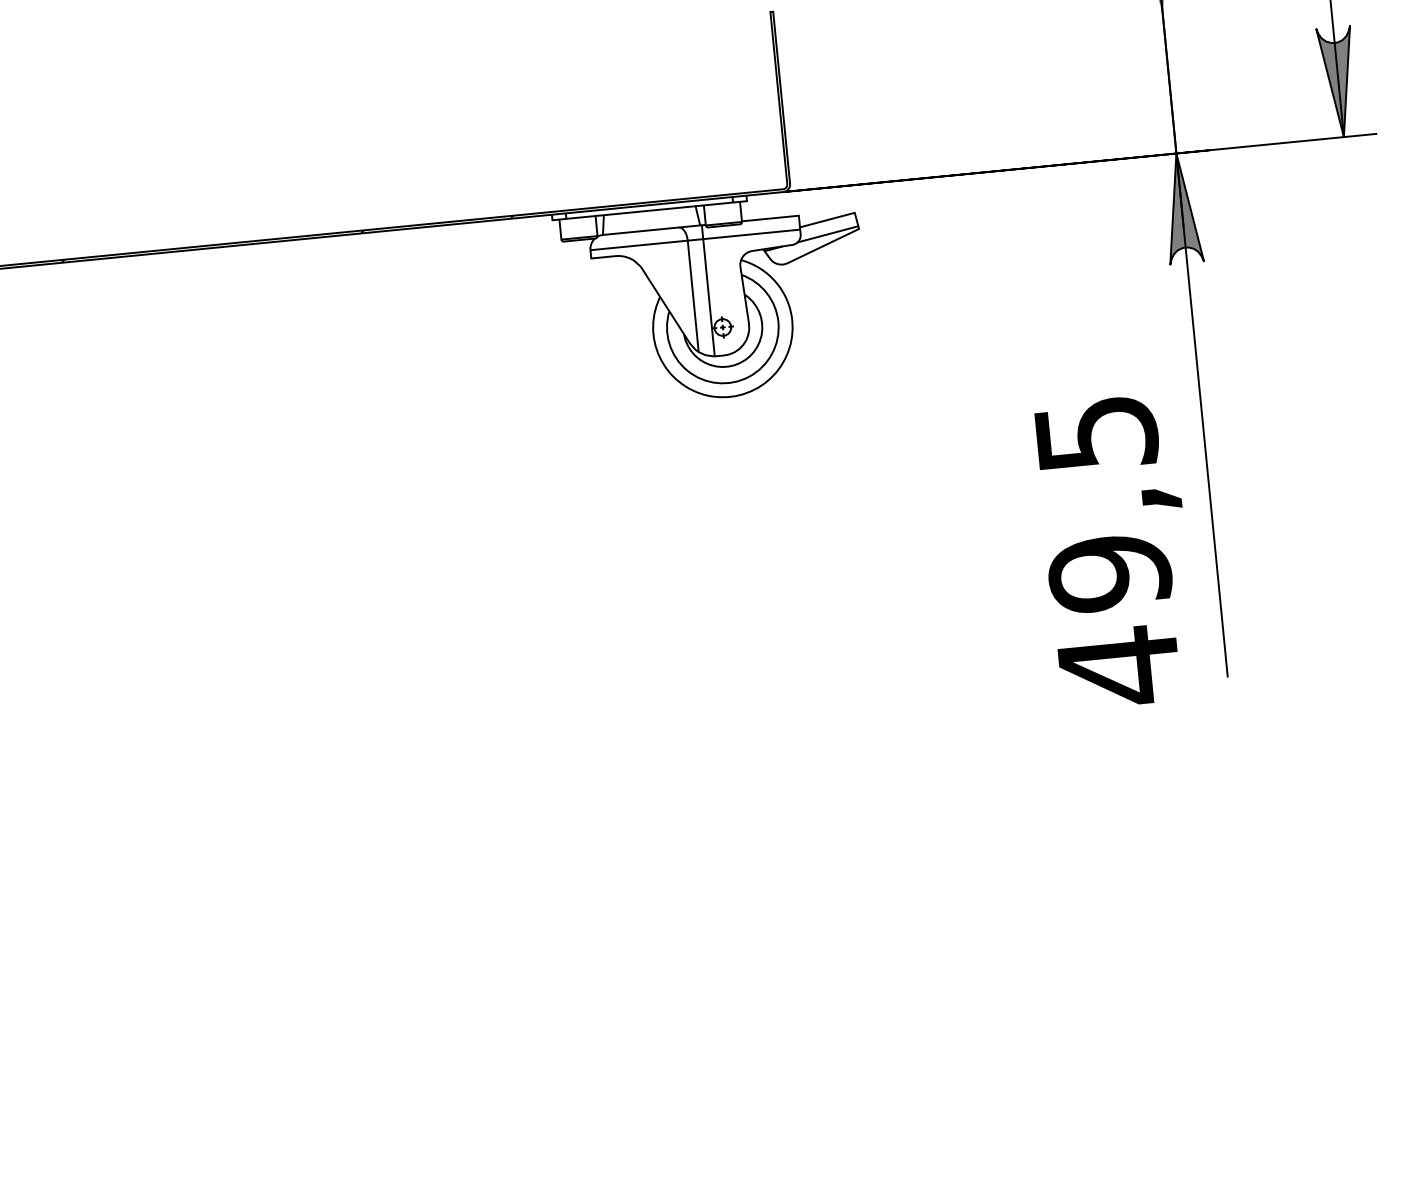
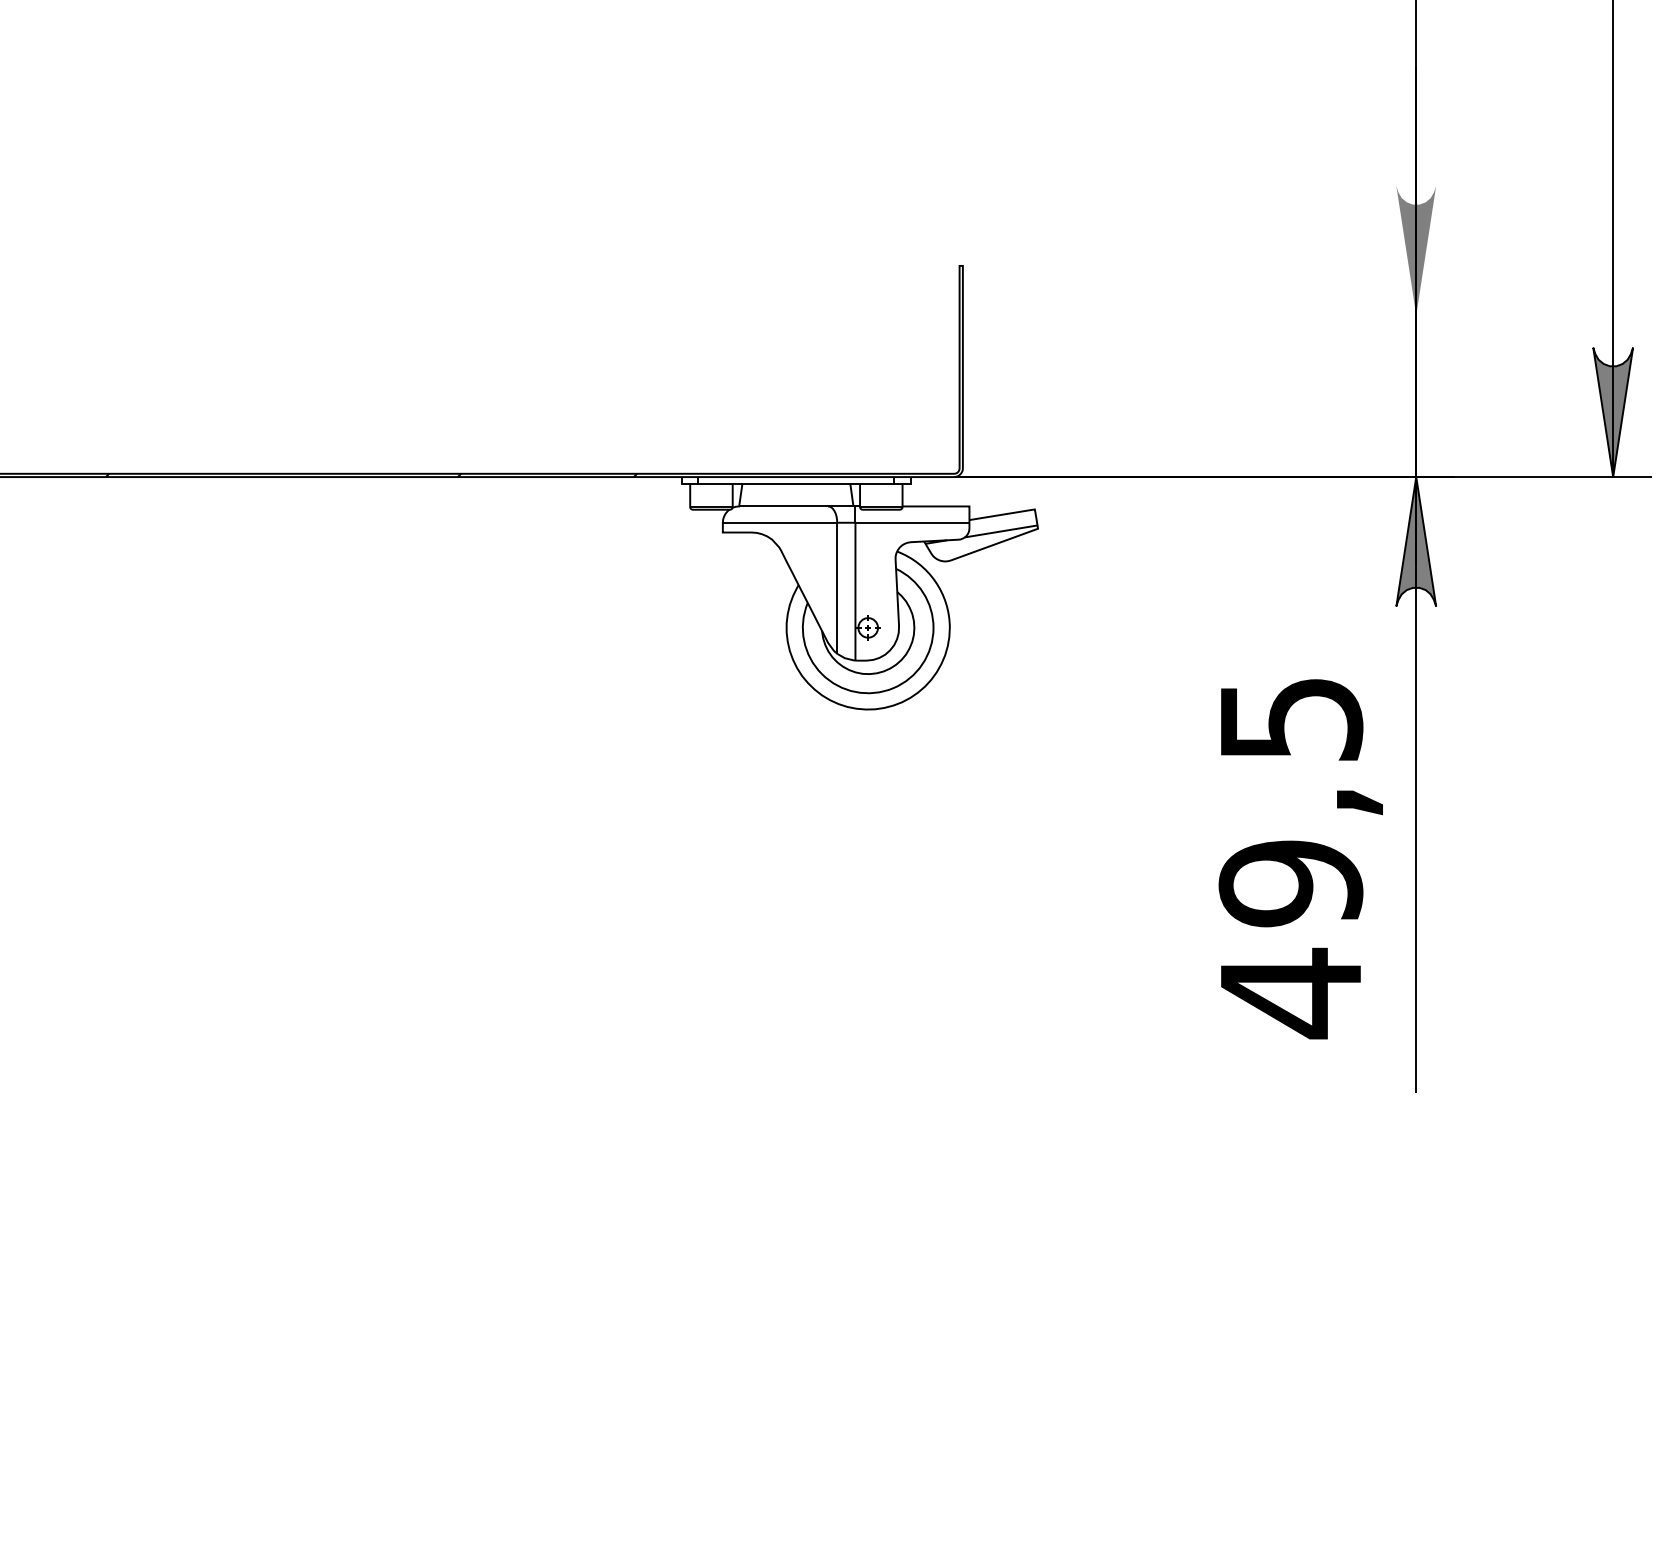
text: (1116, 552) -> (1300, 859), moved

